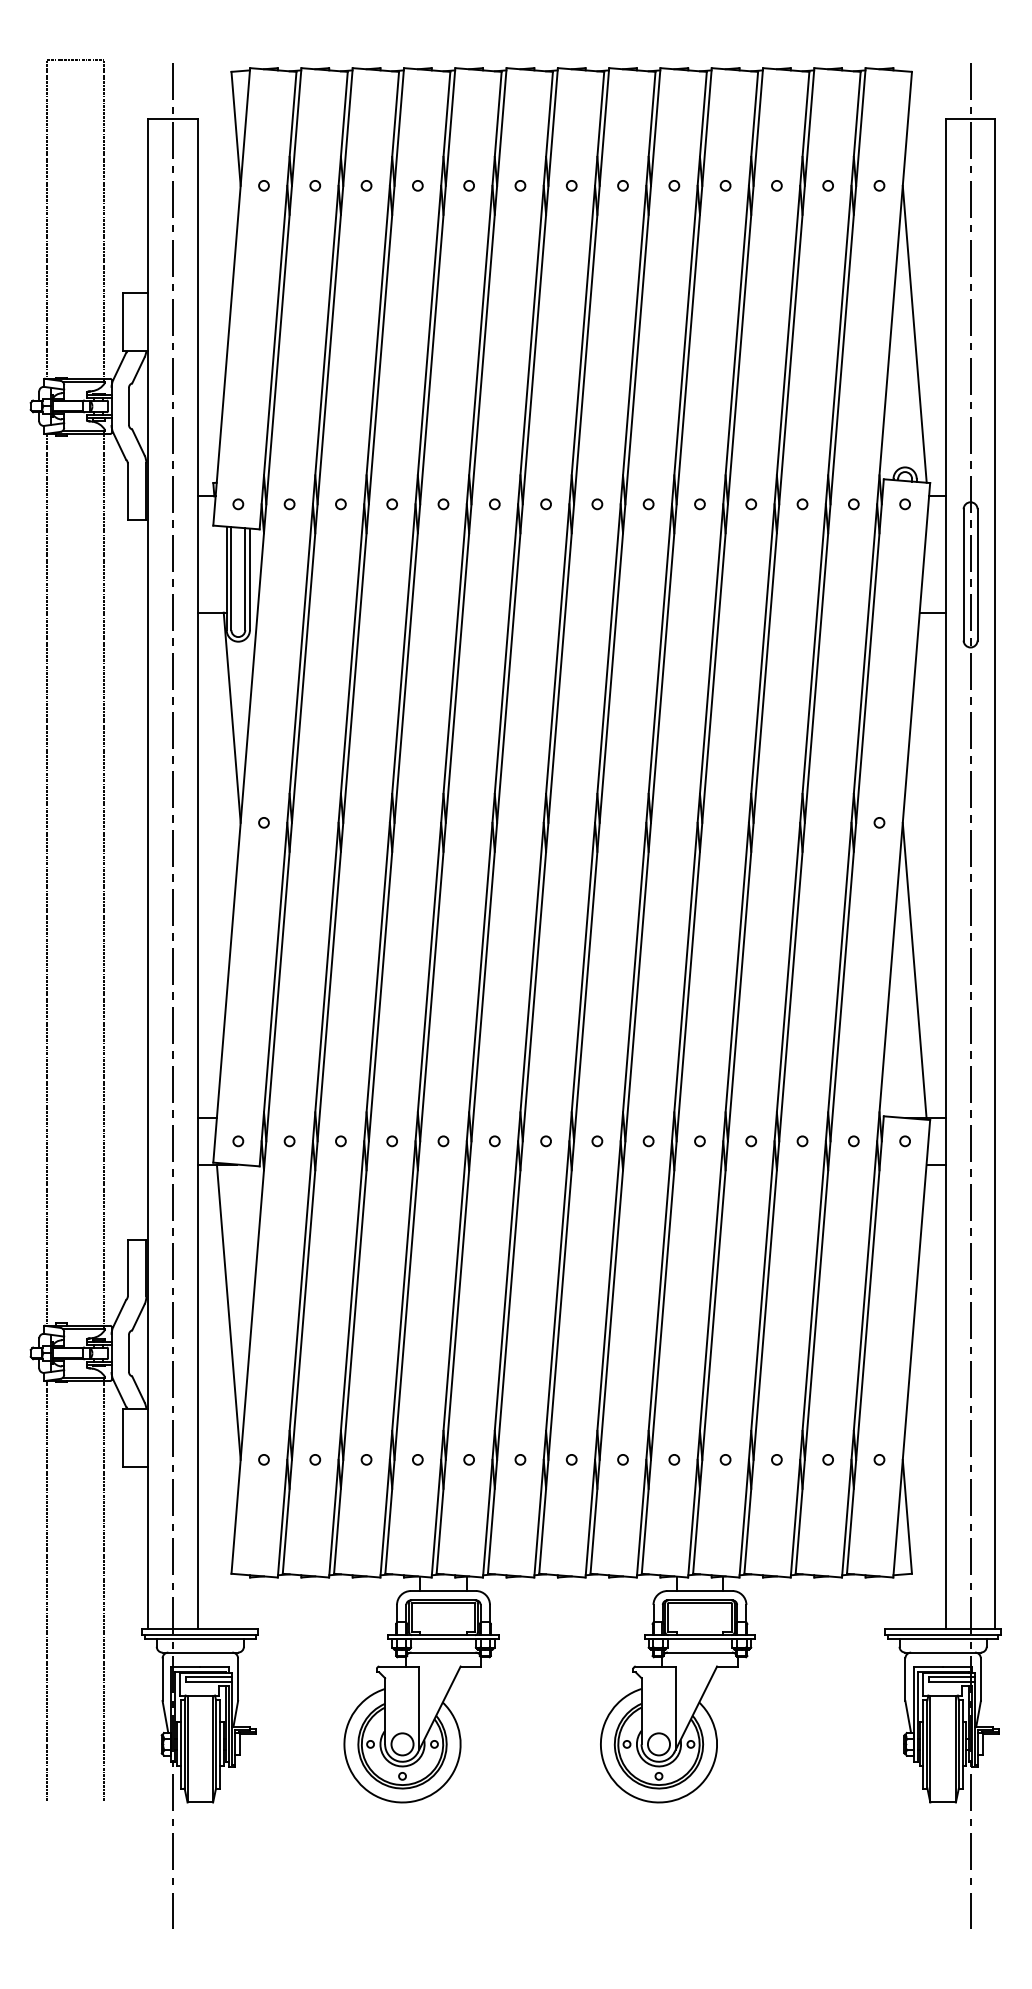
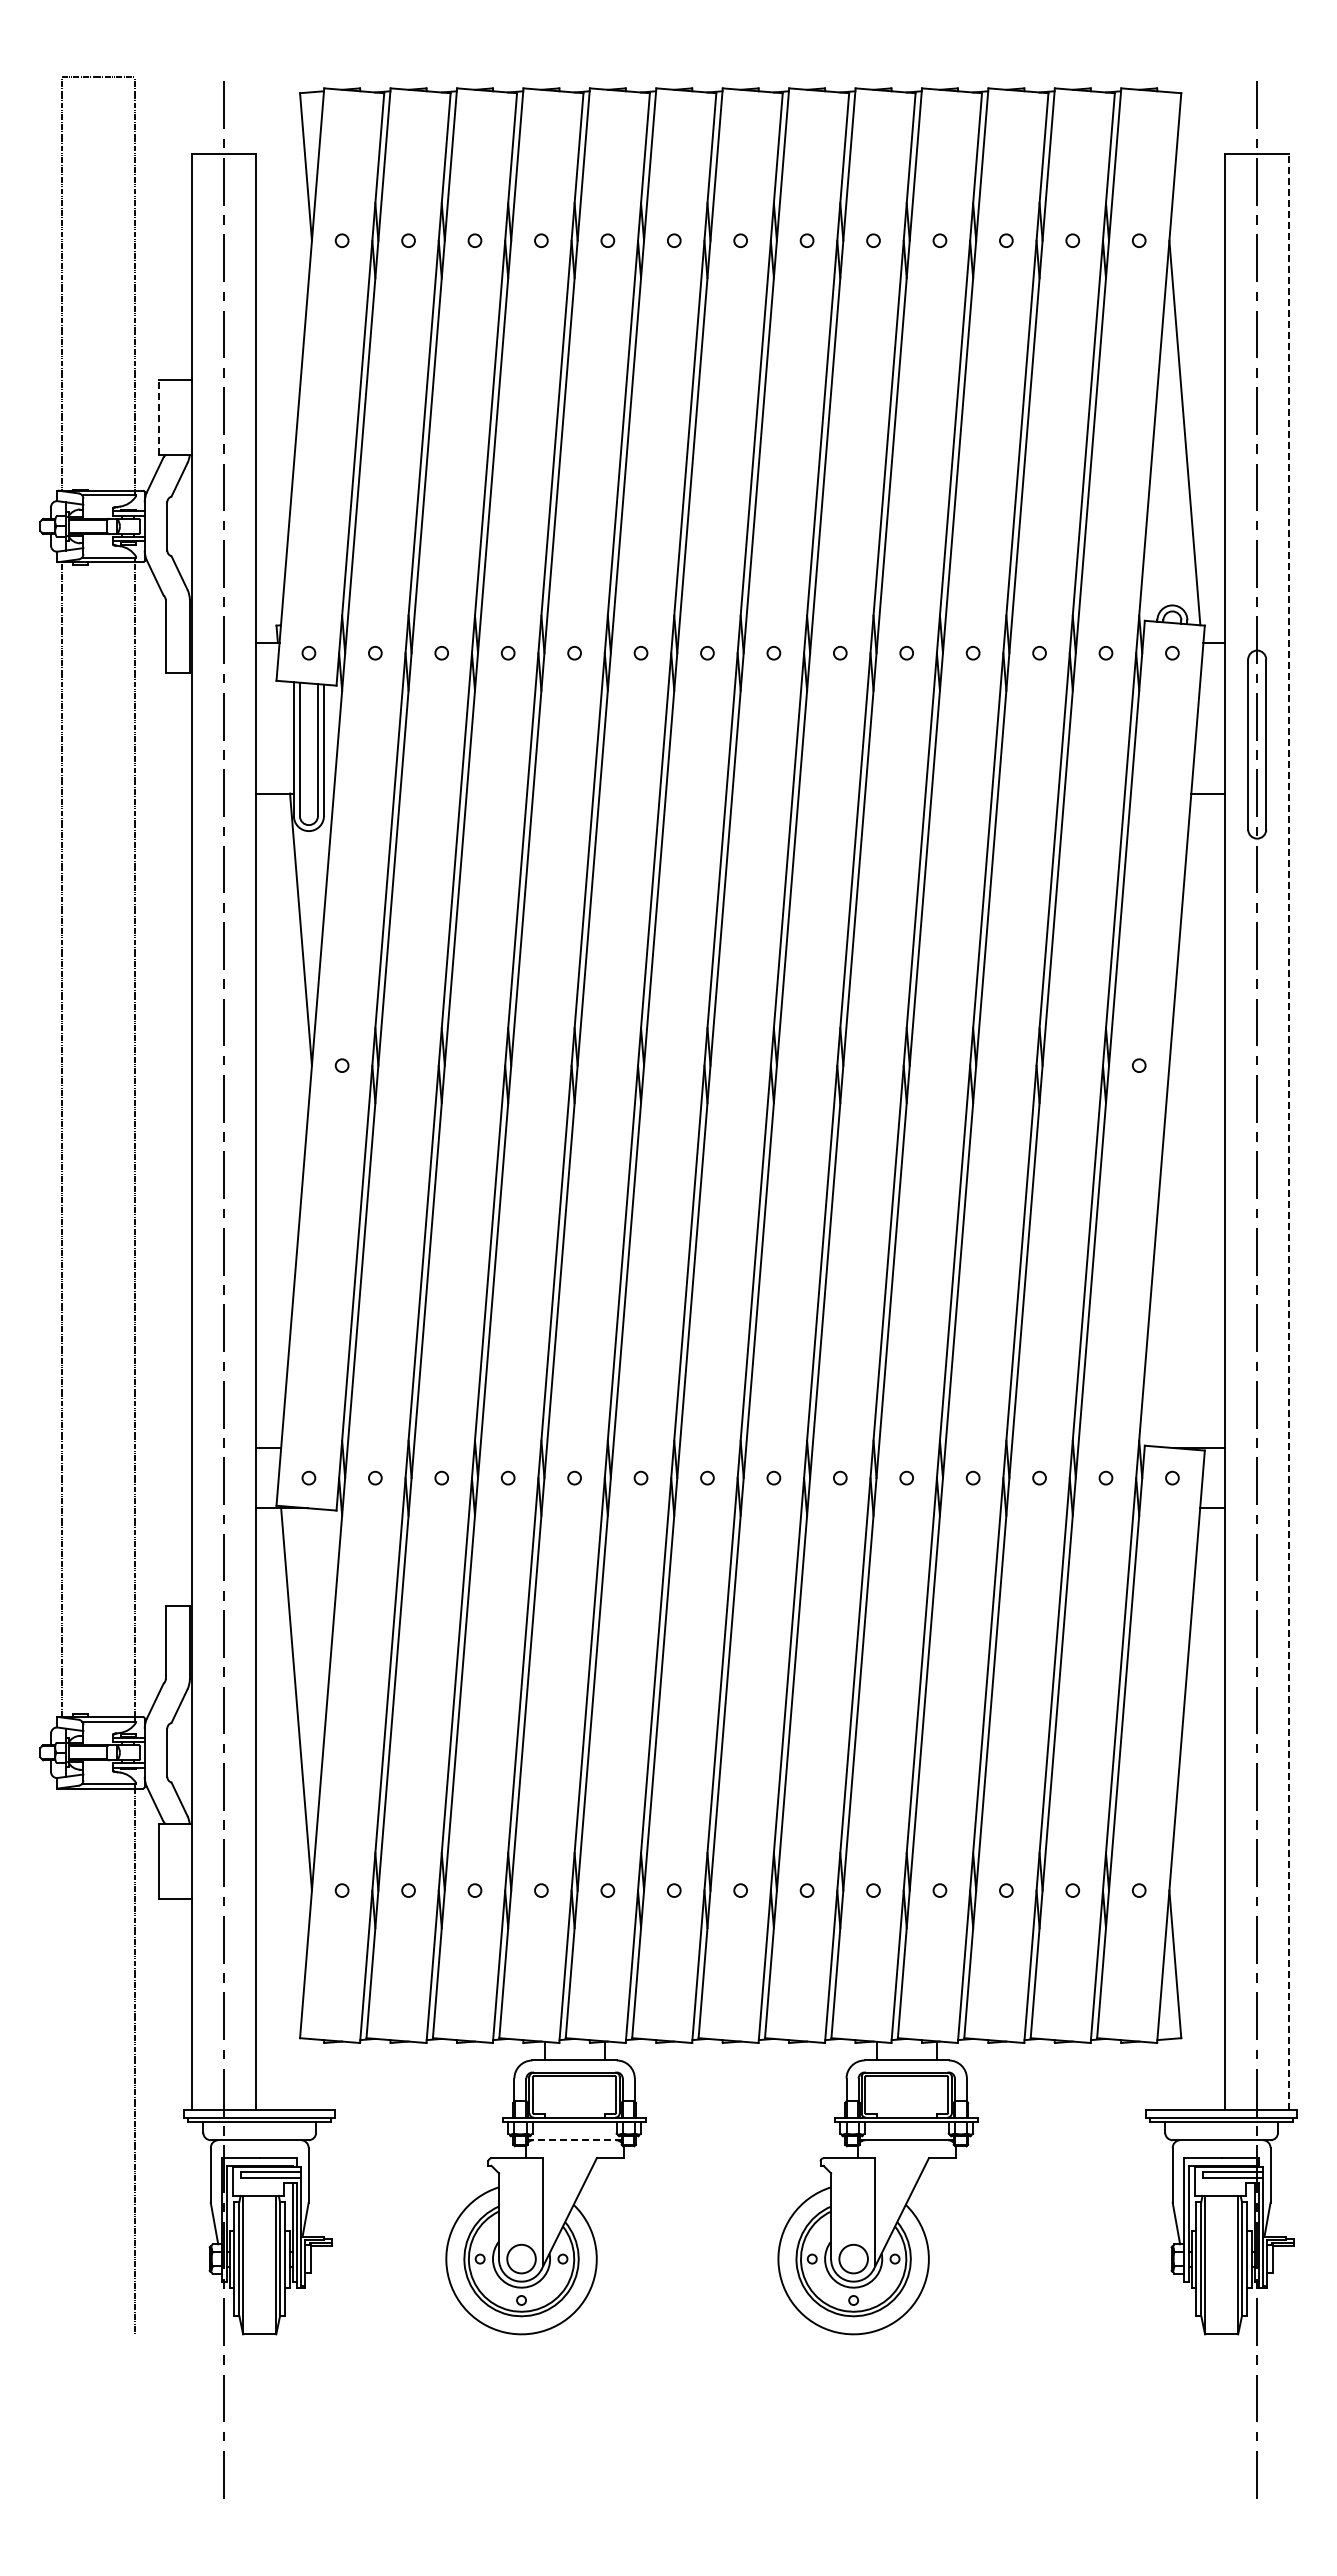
line: (122, 322) -> (159, 417), solid -> dashed
line: (995, 873) -> (1289, 1131), solid -> dashed
line: (914, 970) -> (1184, 1256), removed
line: (47, 1591) -> (61, 2061), removed
line: (443, 1652) -> (574, 2140), solid -> dashed

